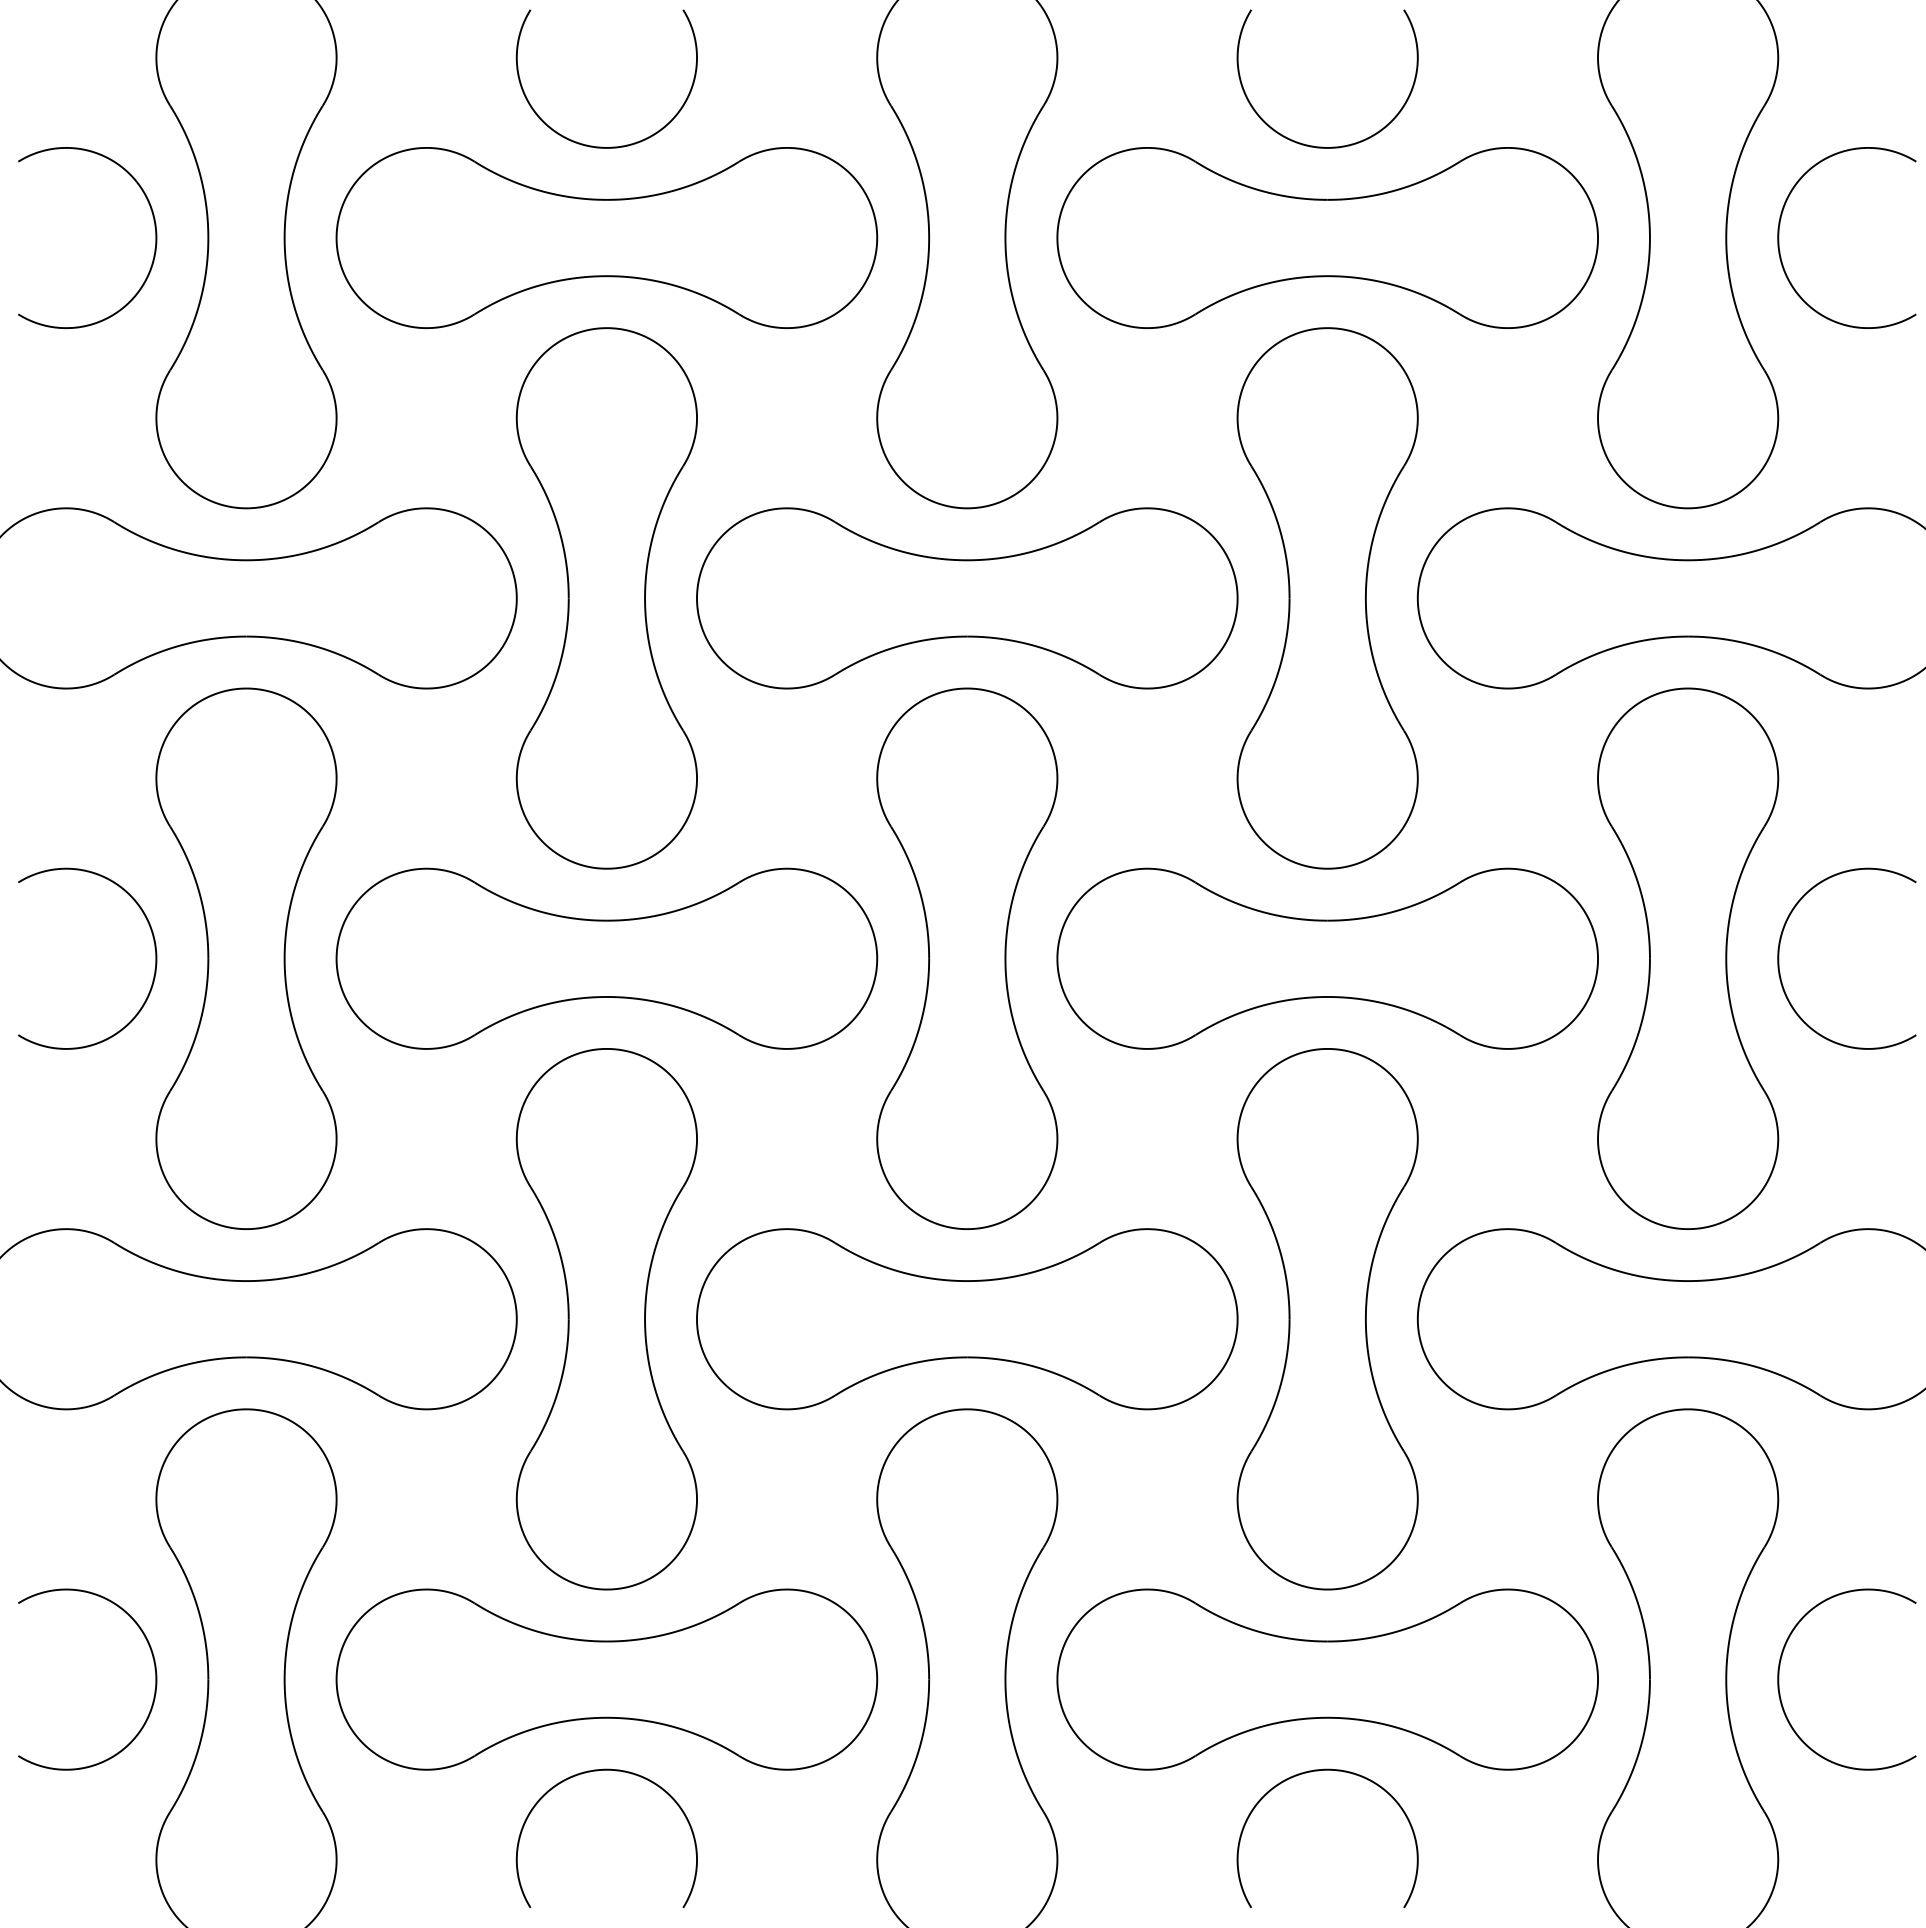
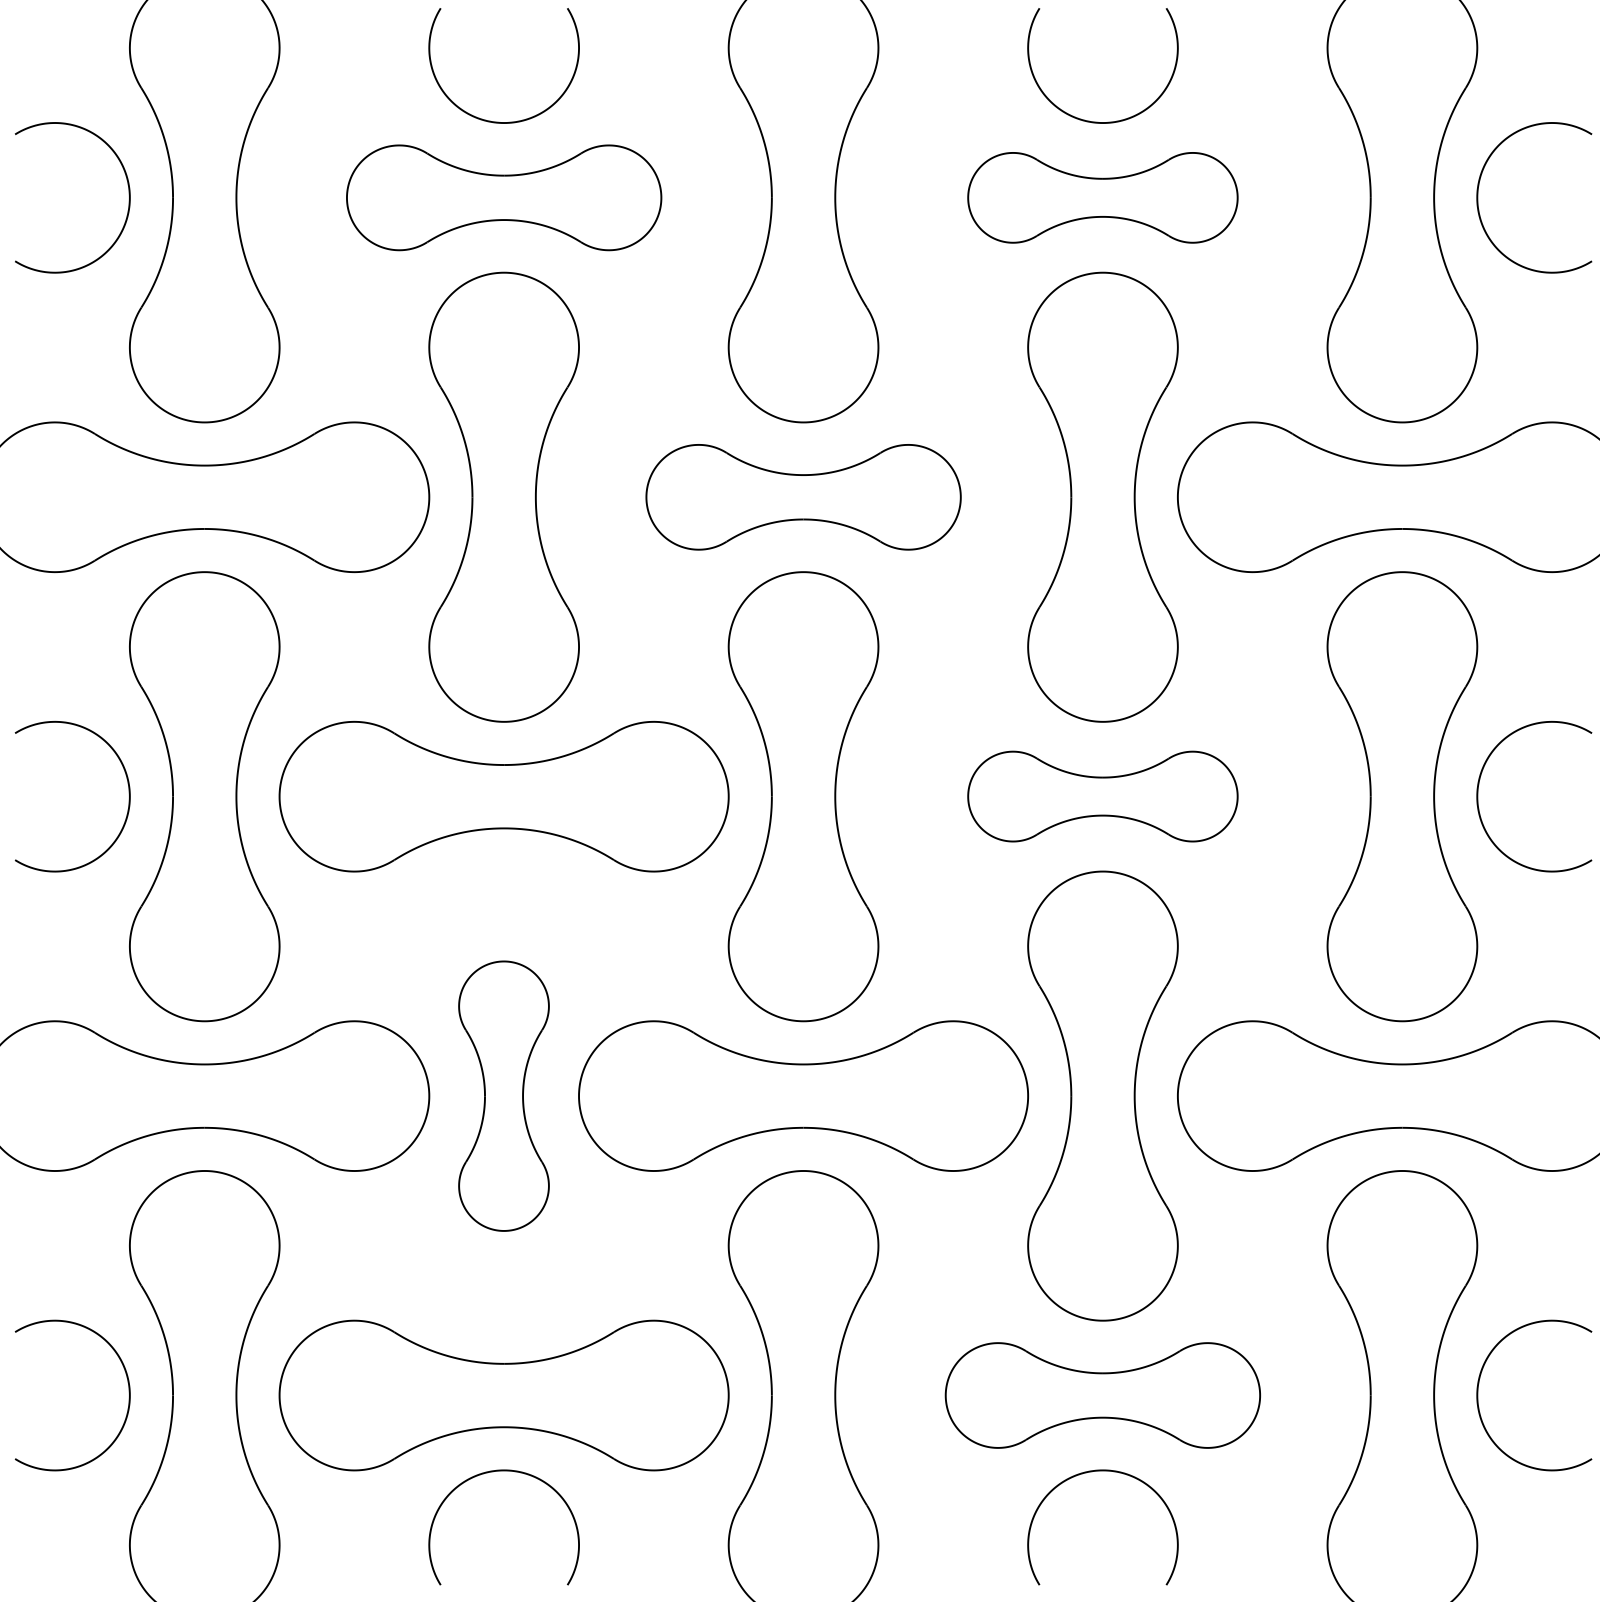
part: (606, 237) -> (503, 197), size x0.7
part: (1327, 237) -> (1102, 197), size x0.6
part: (967, 598) -> (803, 497), size x0.7
part: (1327, 958) -> (1102, 796), size x0.6
part: (606, 1319) -> (503, 1096), size x0.6
part: (1327, 1679) -> (1102, 1395), size x0.7

